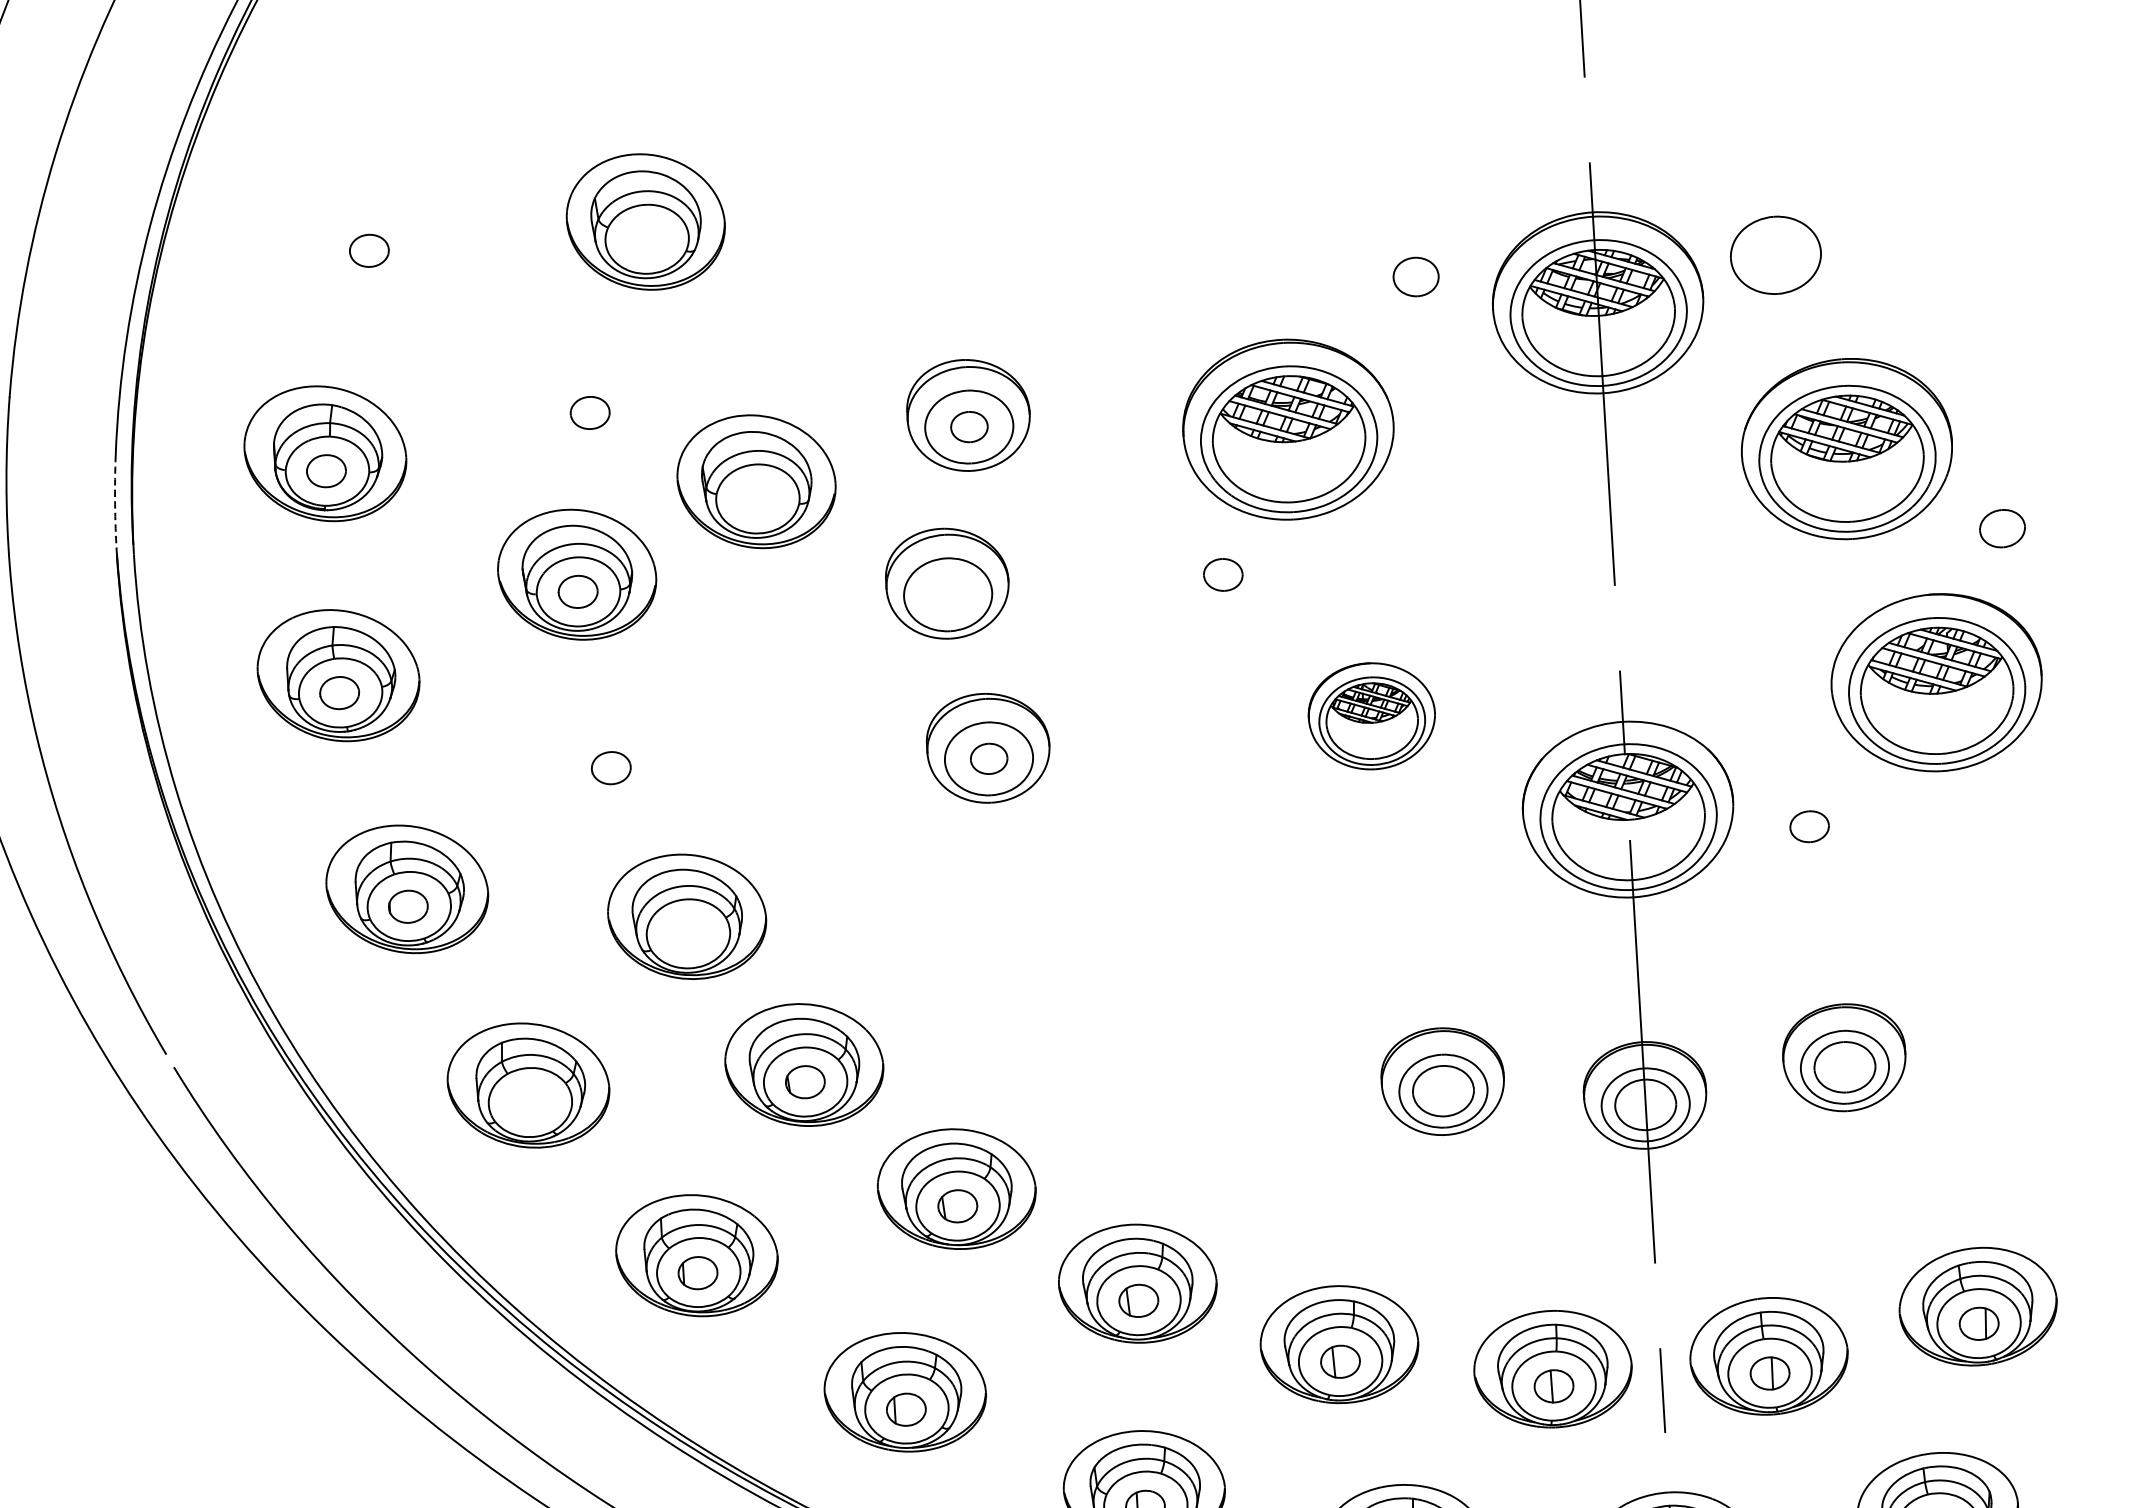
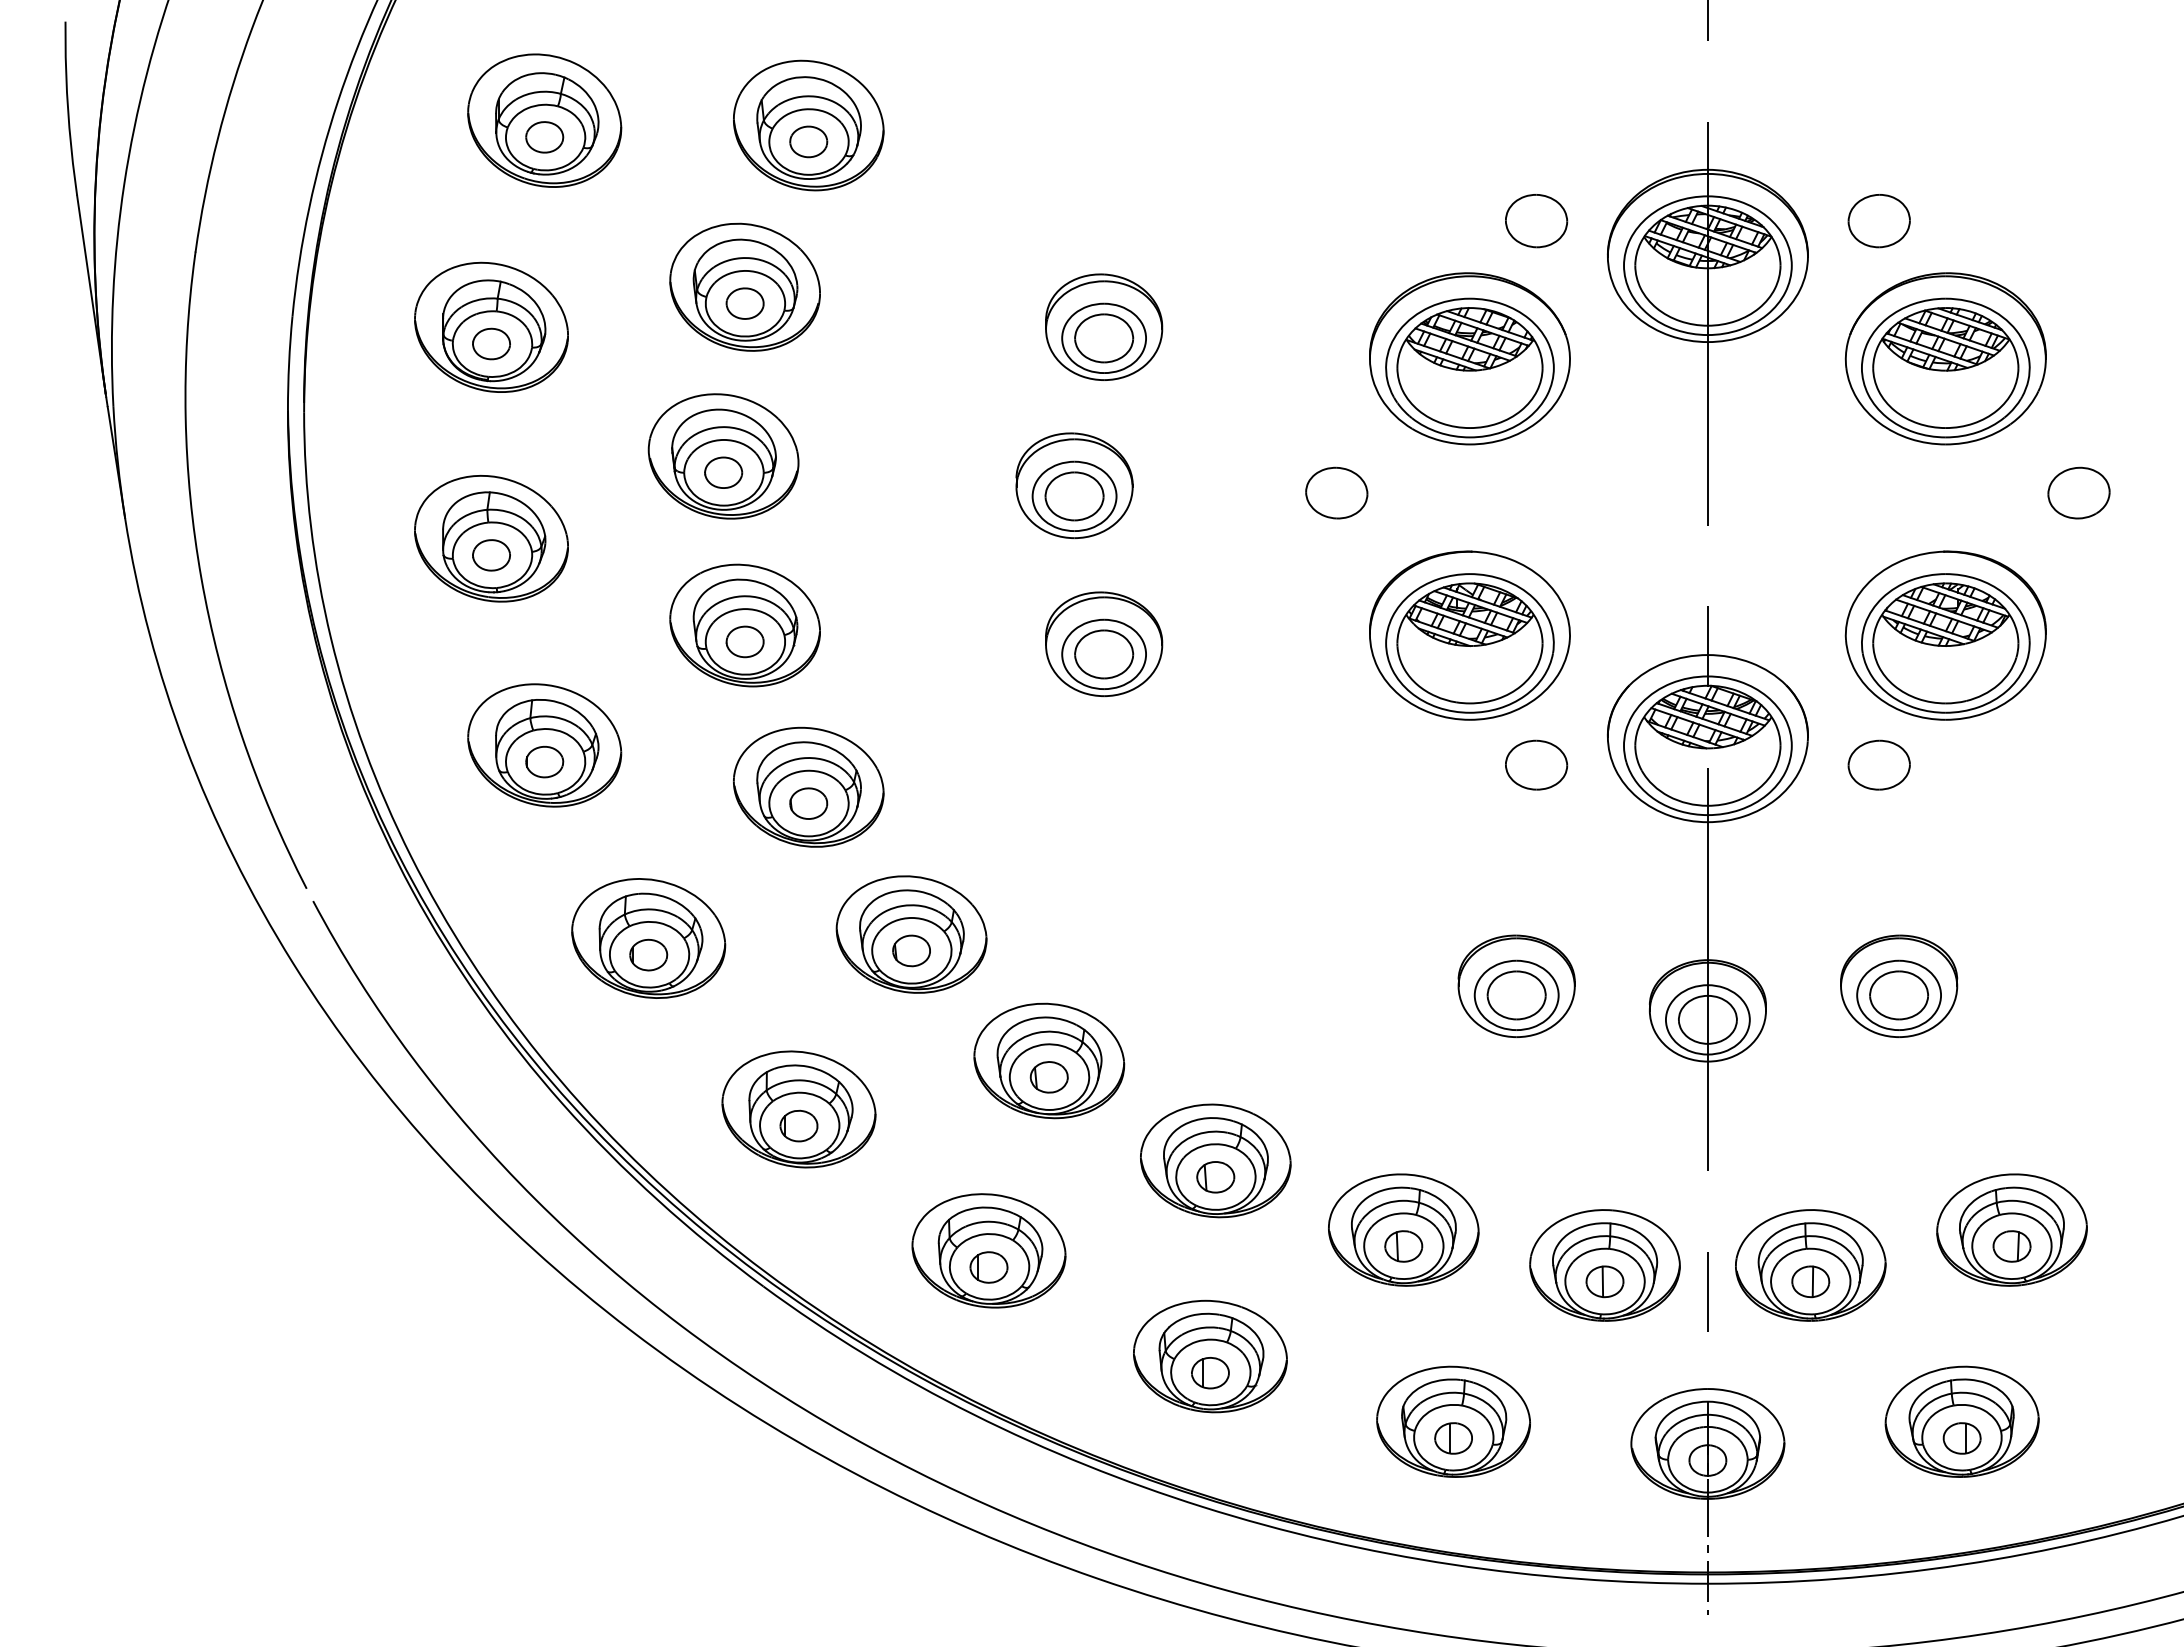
part: (368, 233) -> (544, 120), added
part: (646, 238) -> (808, 141), added
part: (1775, 256) -> (1878, 221), size x0.71
part: (1415, 277) -> (1536, 221), size x1.43
part: (969, 427) -> (1104, 338), size x1.67
part: (1288, 429) -> (1469, 358), moved
part: (1846, 448) -> (1945, 358), moved
part: (755, 480) -> (744, 286), moved
arc: (115, 504) -> (289, 363), dashed -> solid
part: (2001, 528) -> (2078, 492), size x1.43
part: (1222, 574) -> (1336, 492), size x1.67
part: (948, 594) -> (1074, 496), added
part: (1936, 682) -> (1945, 635), moved
part: (1371, 716) -> (1469, 635), size x1.67
part: (609, 750) -> (744, 625), added
part: (989, 758) -> (1104, 654), size x1.67
part: (1808, 826) -> (1878, 764), size x1.67
part: (1449, 847) -> (1536, 764), added
part: (687, 933) -> (808, 803), added
part: (529, 1102) -> (648, 954), added

